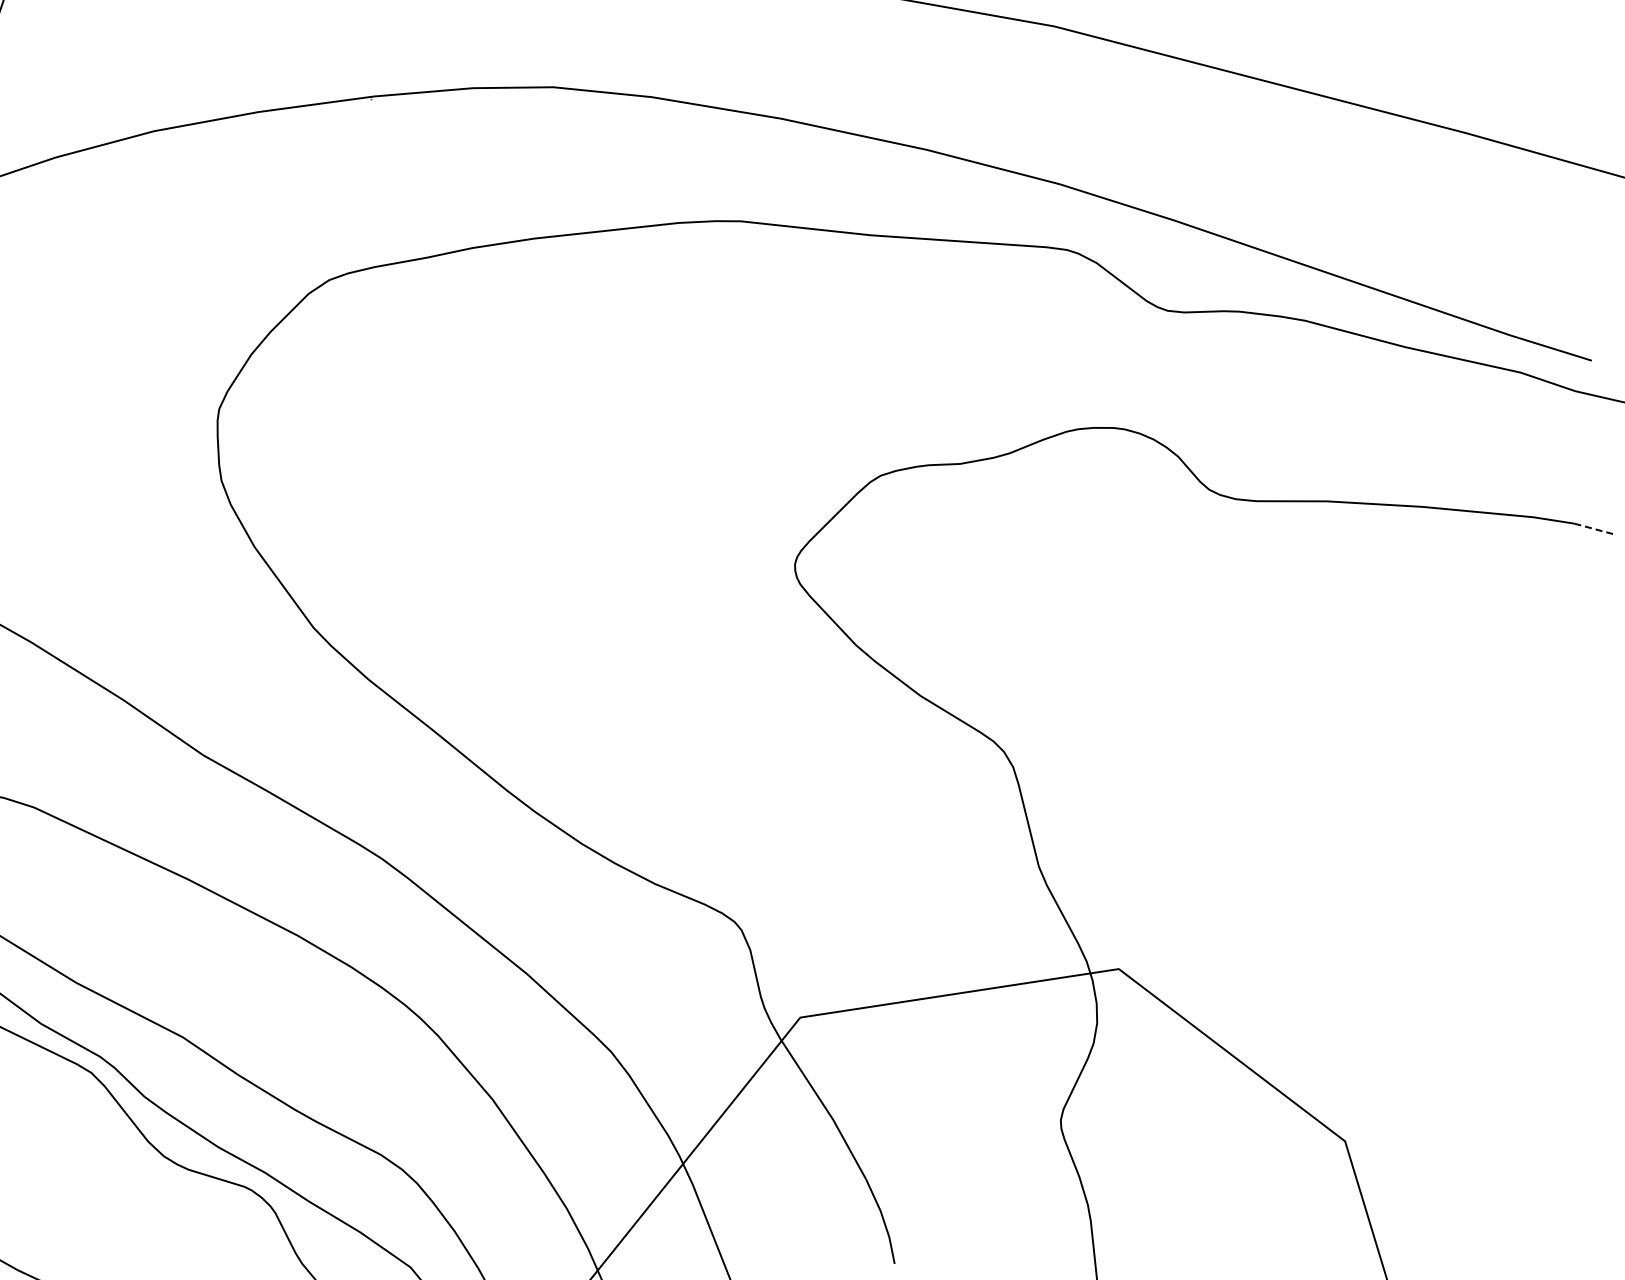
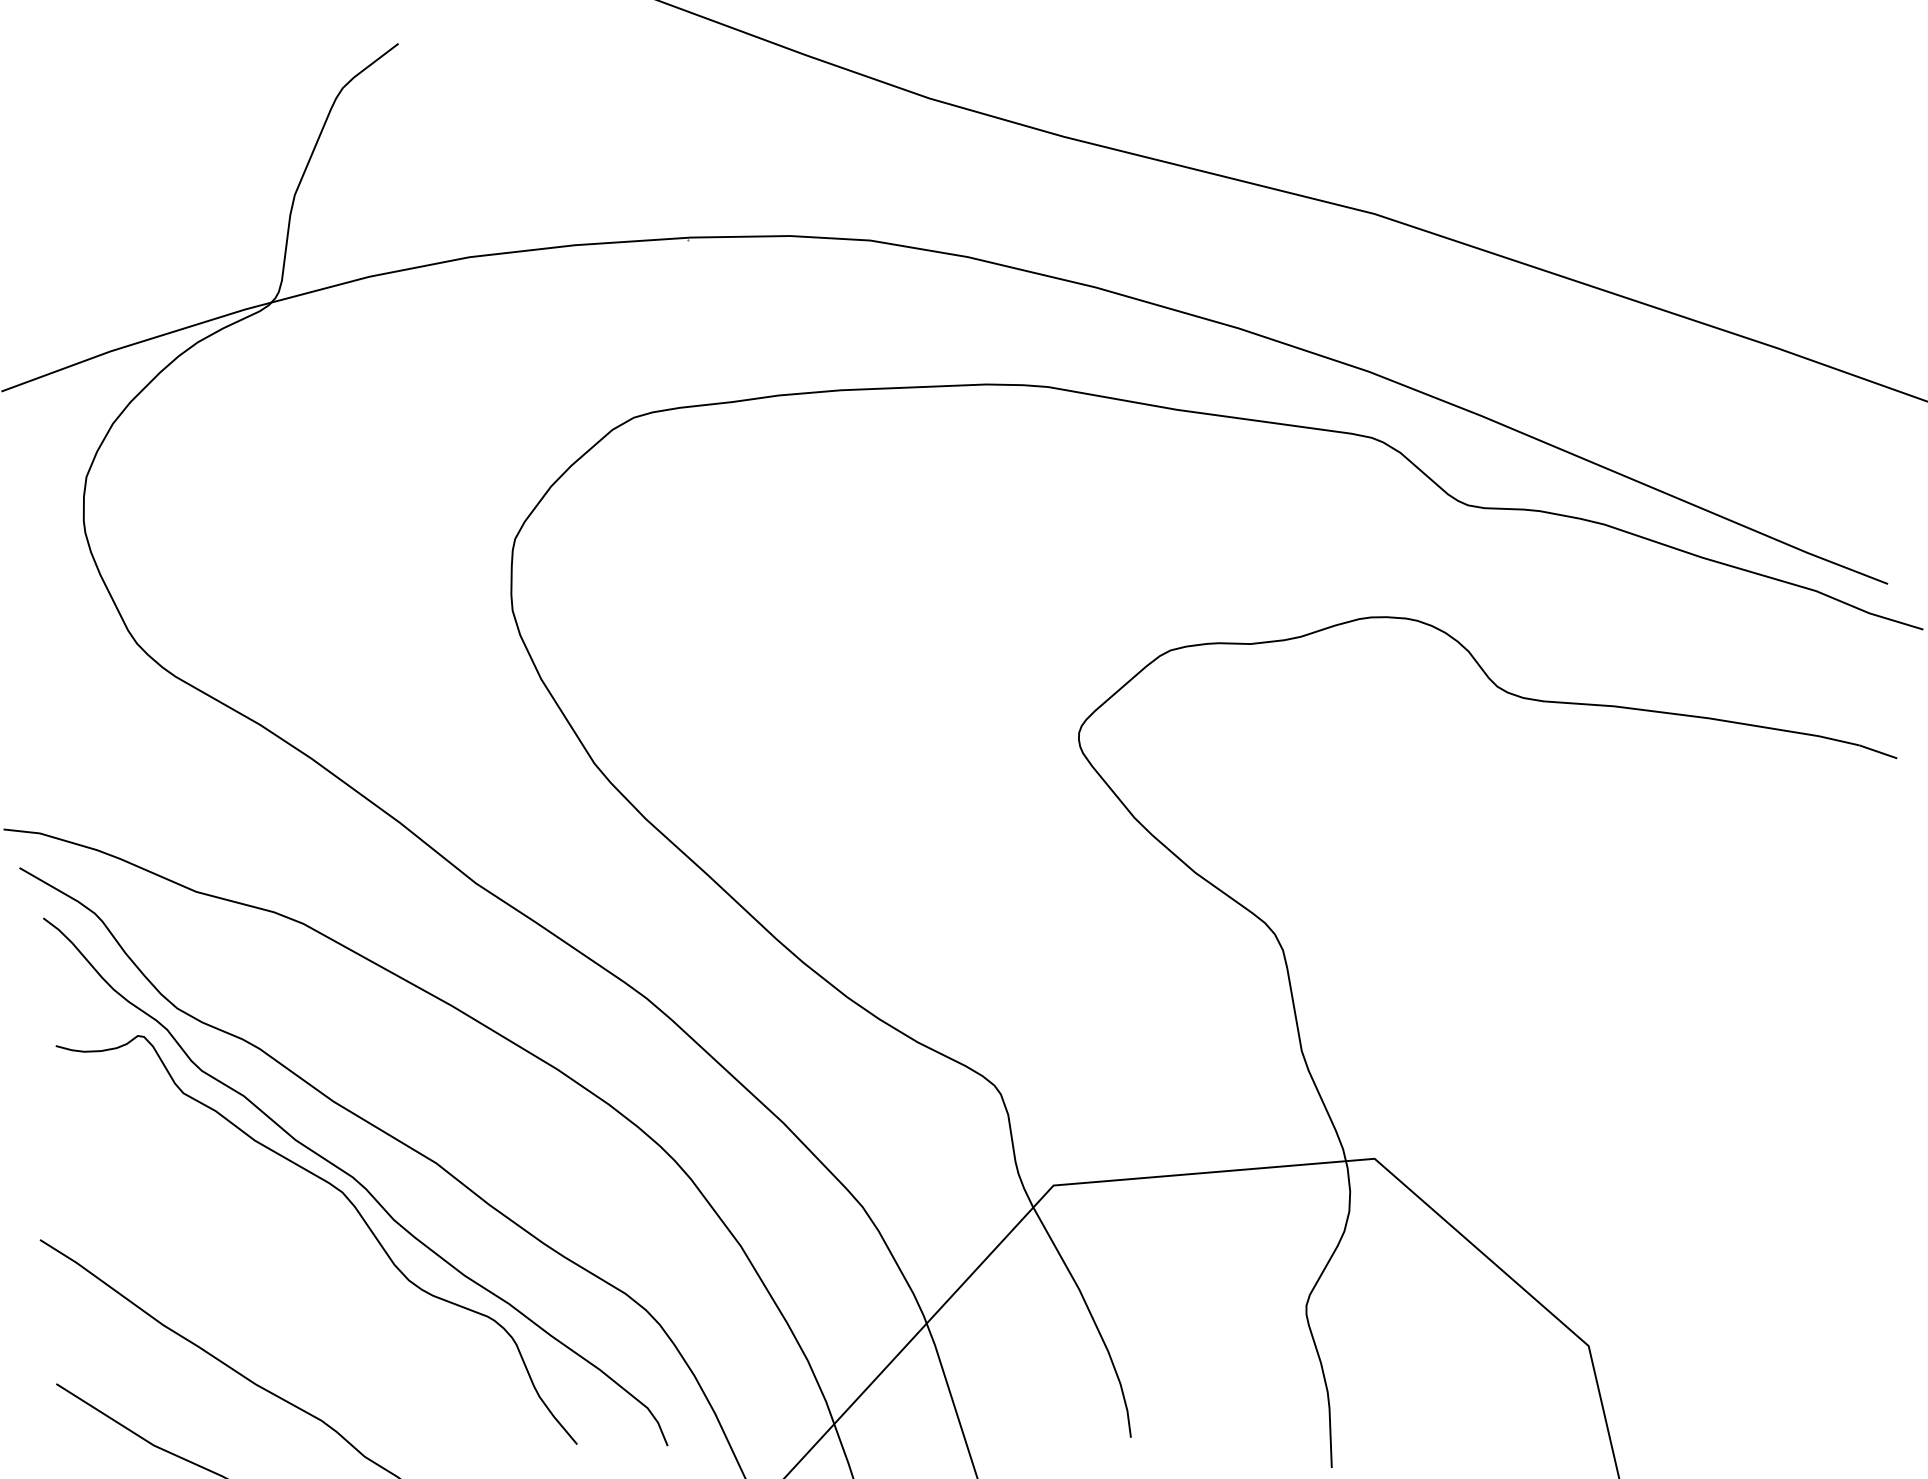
line: (1593, 528) -> (1878, 751), dashed -> solid

